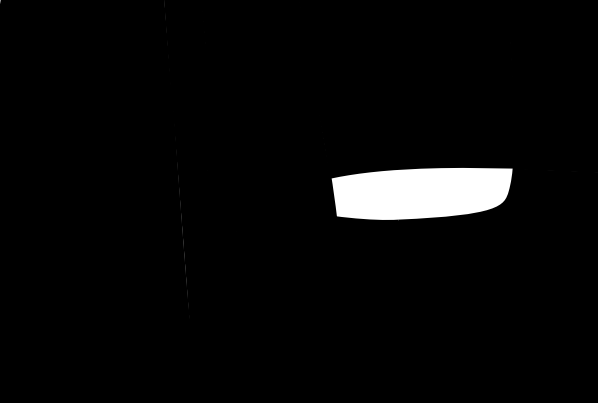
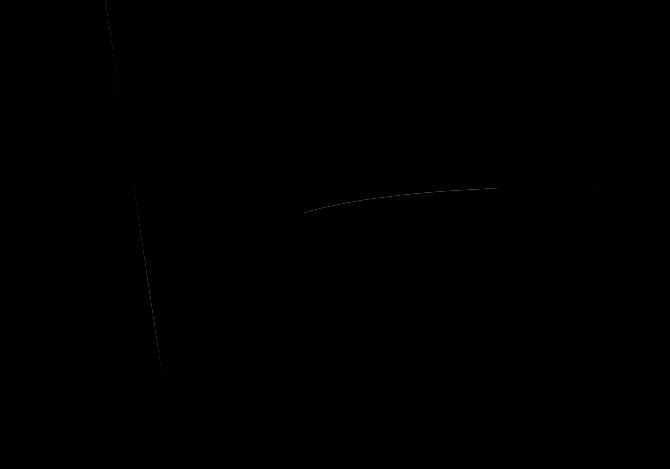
fill: (420, 192) -> (401, 220), added

